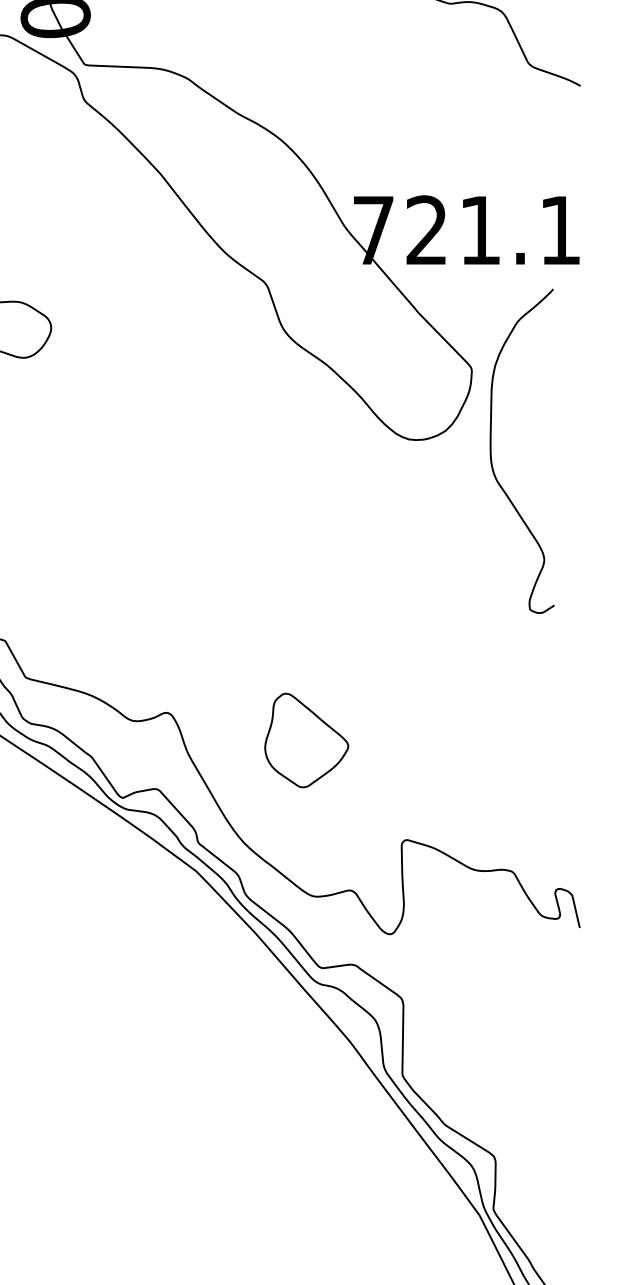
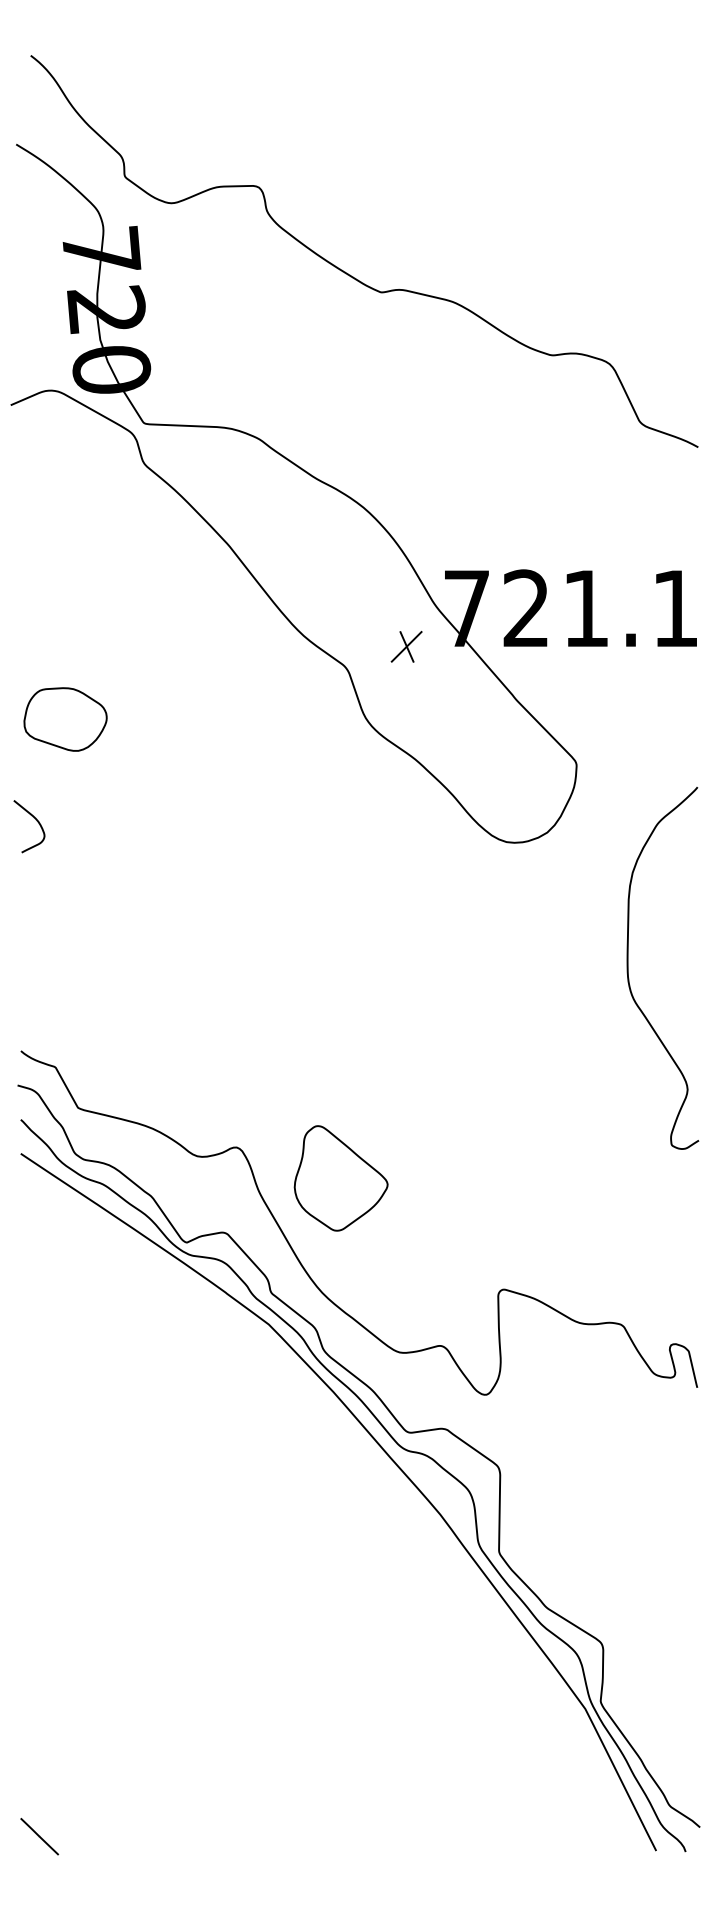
part: (319, 264) -> (406, 646), added
curve: (491, 451) -> (628, 968), moved
part: (306, 740) -> (340, 1178), moved

